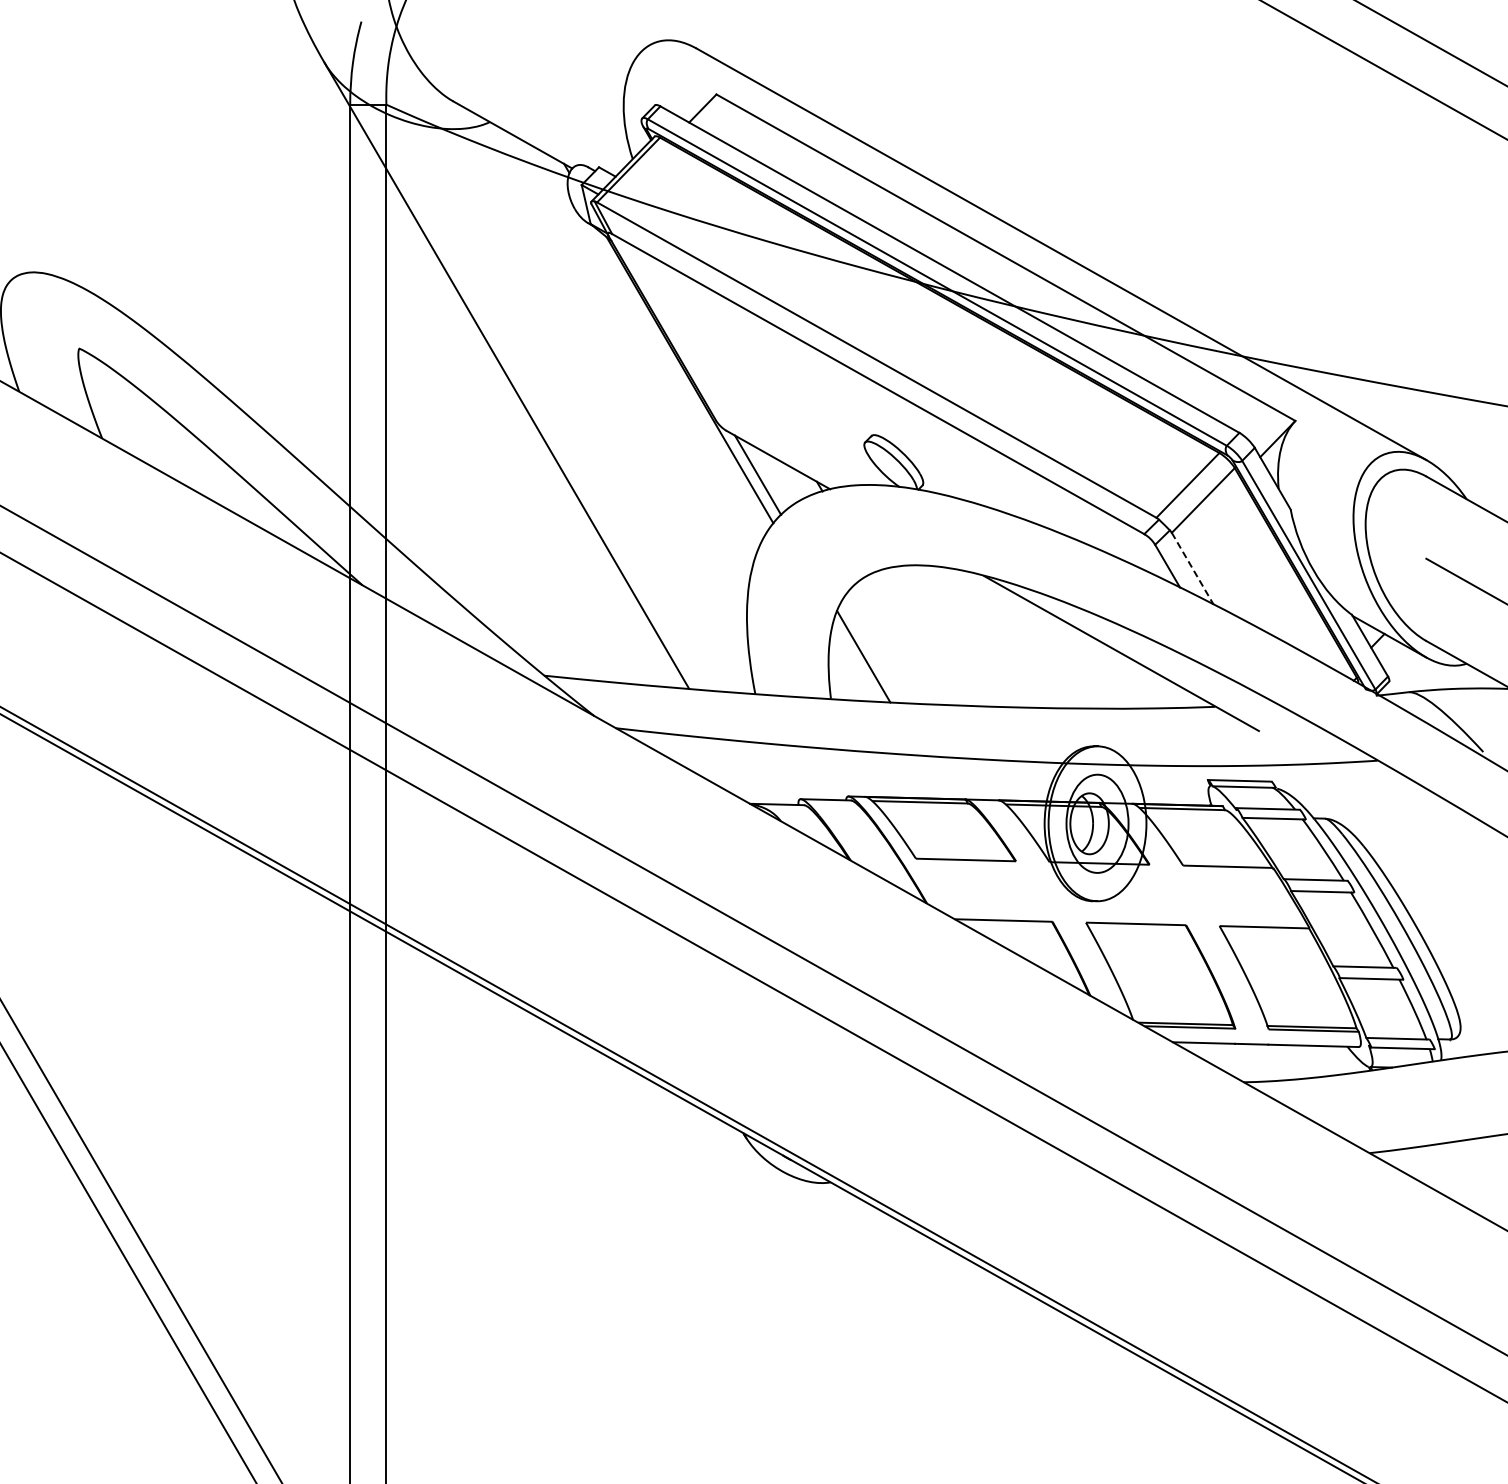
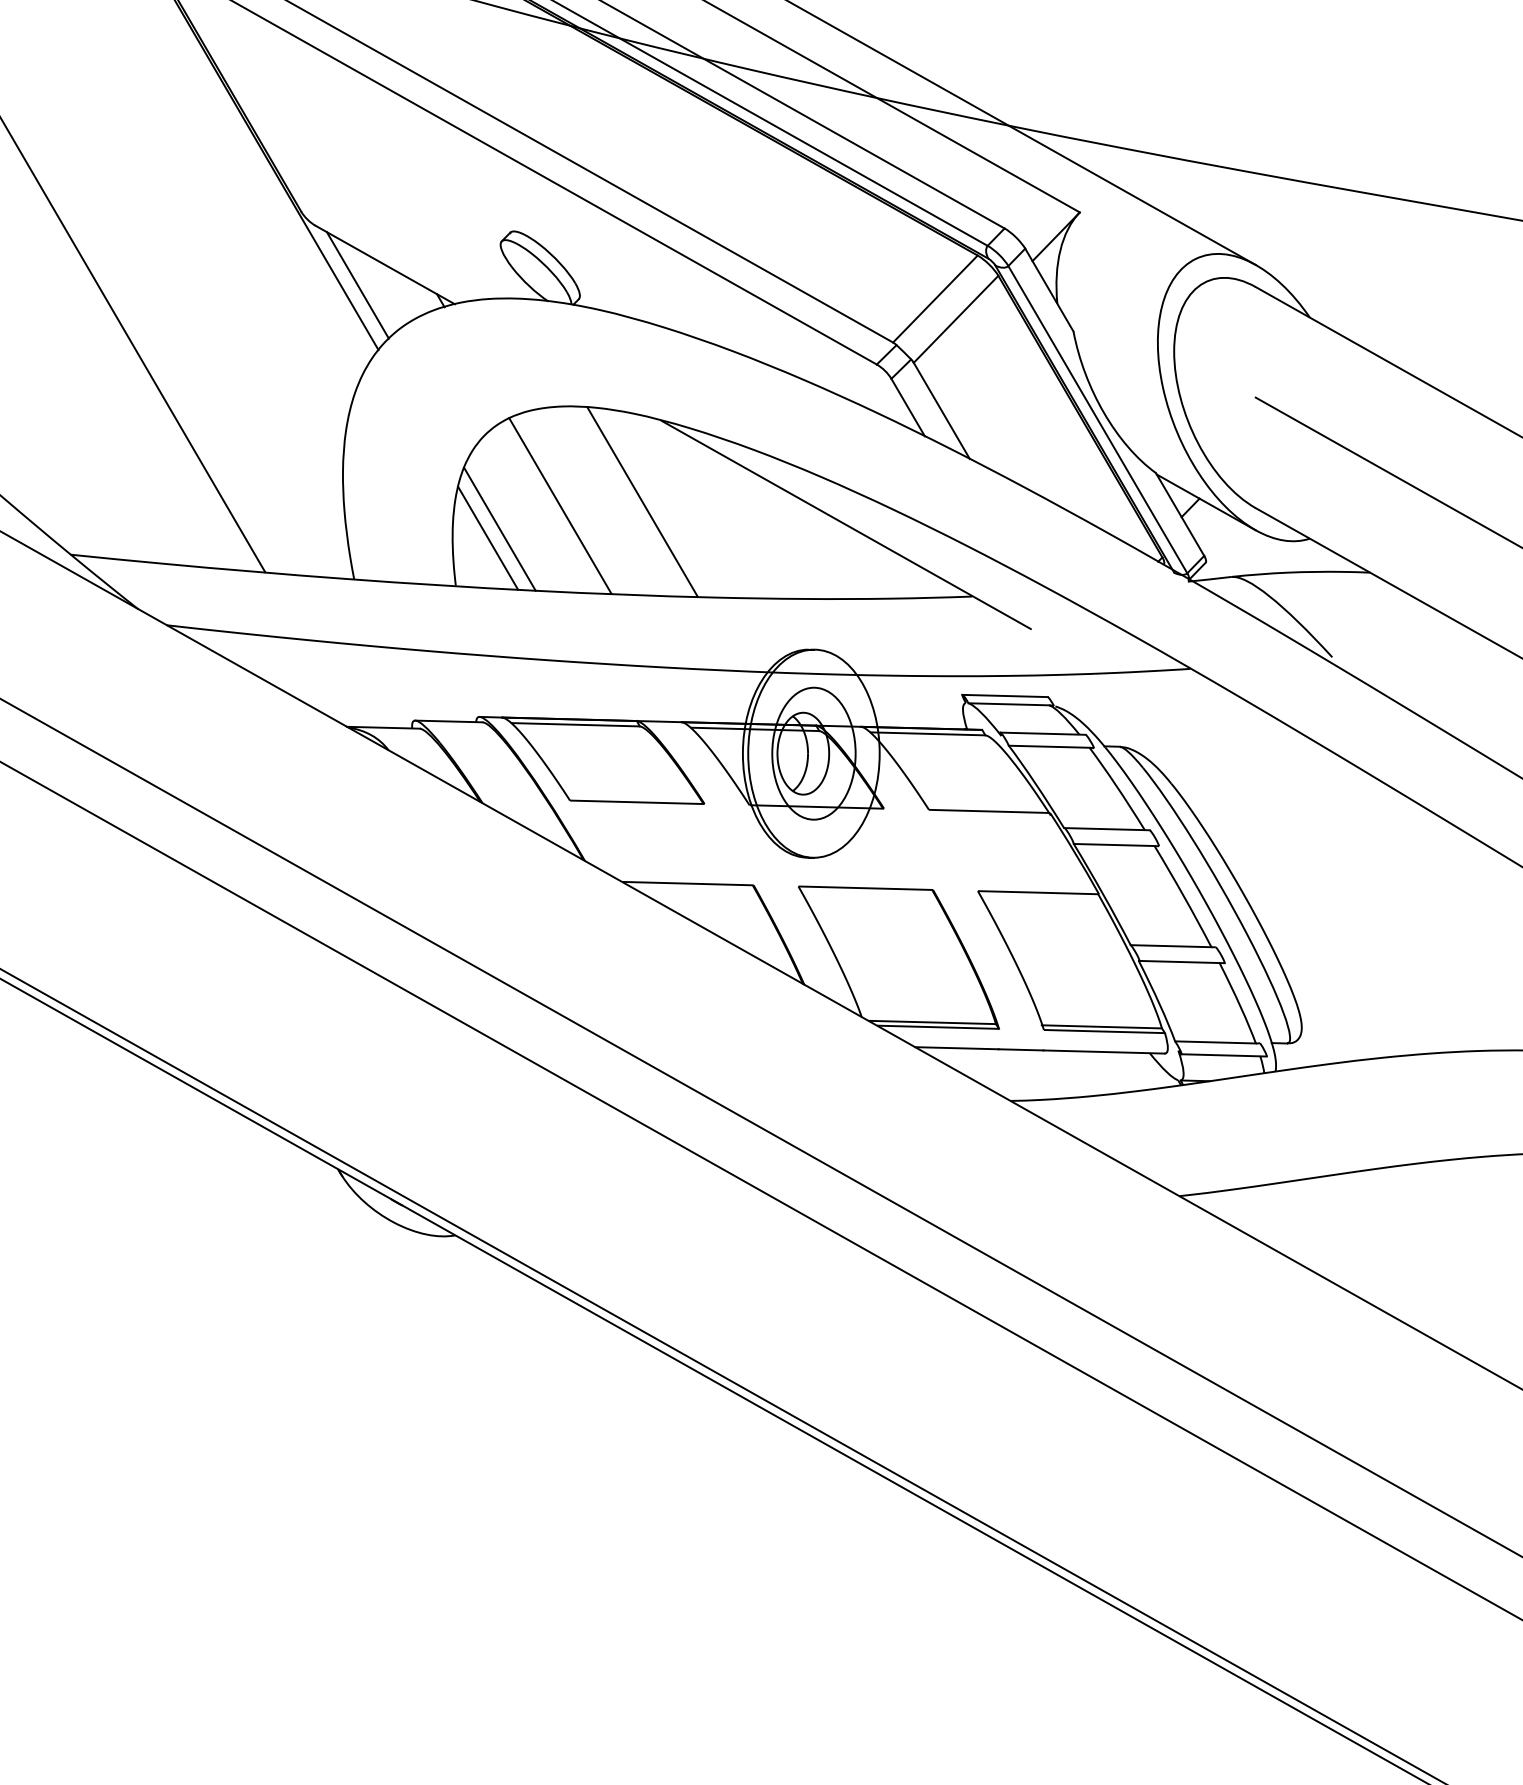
line: (1192, 569) -> (941, 412), dashed -> solid
line: (969, 636) -> (641, 502), added
line: (908, 639) -> (560, 506), added
line: (854, 663) -> (487, 538), added

